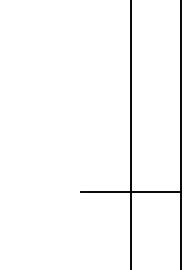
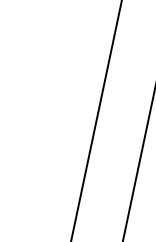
line: (130, 191) -> (79, 199), removed

